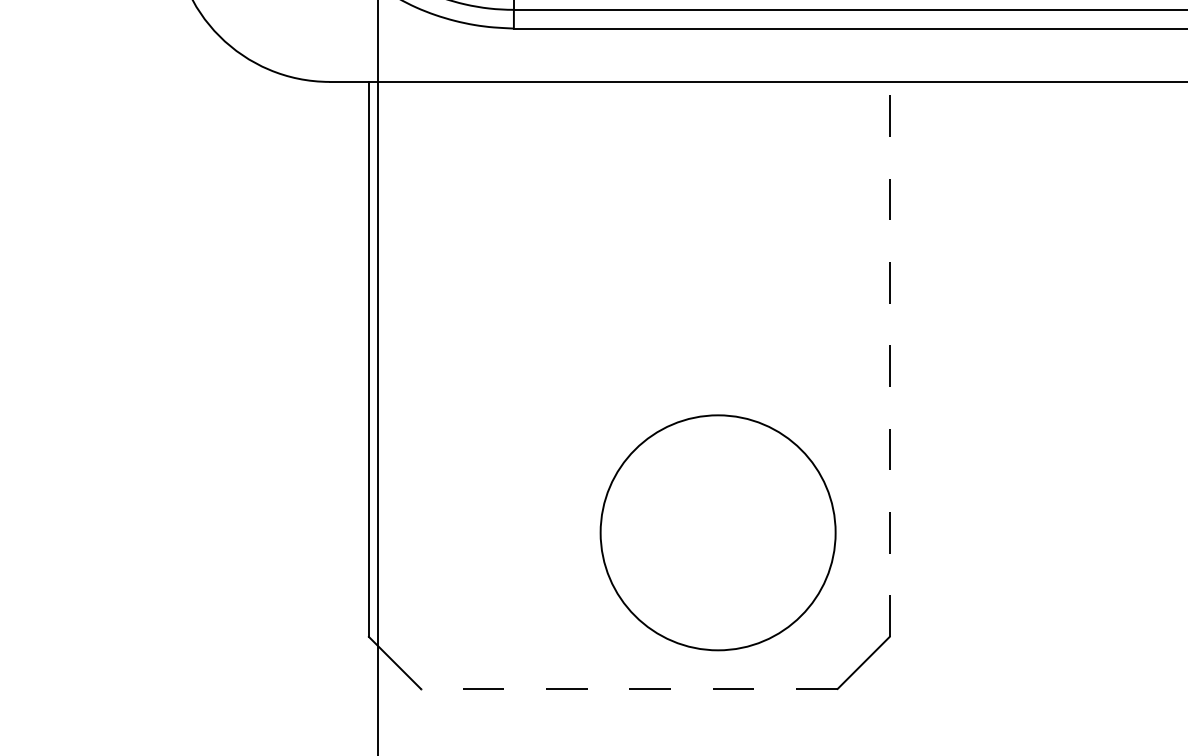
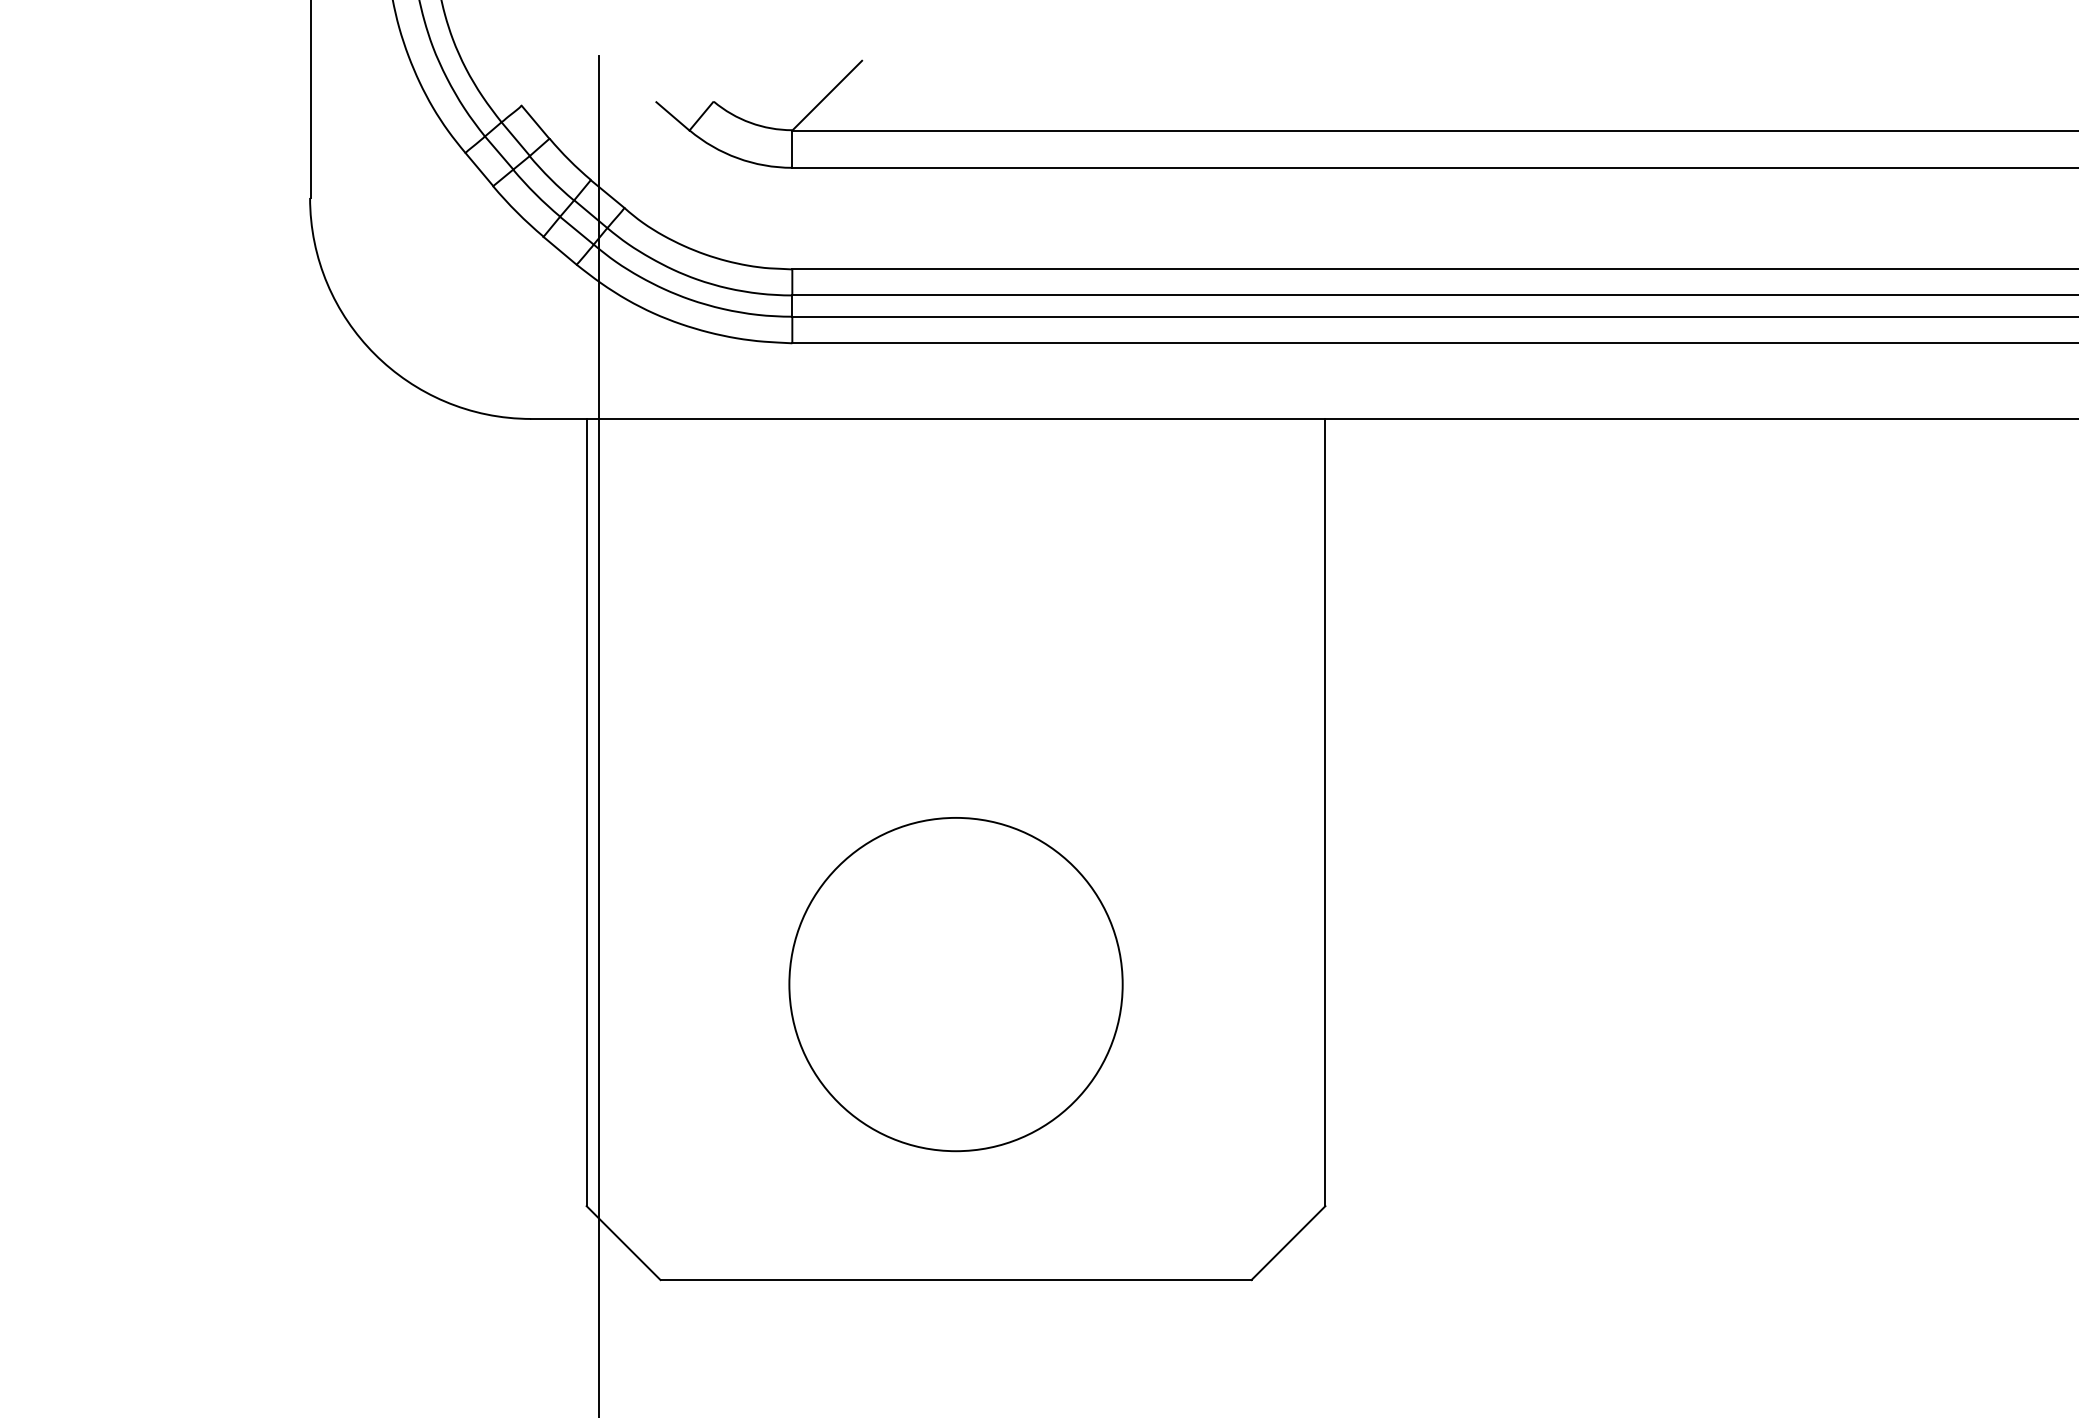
line: (889, 359) -> (1325, 812), dashed -> solid
circle: (717, 532) -> (955, 984), moved
line: (628, 689) -> (955, 1280), dashed -> solid

